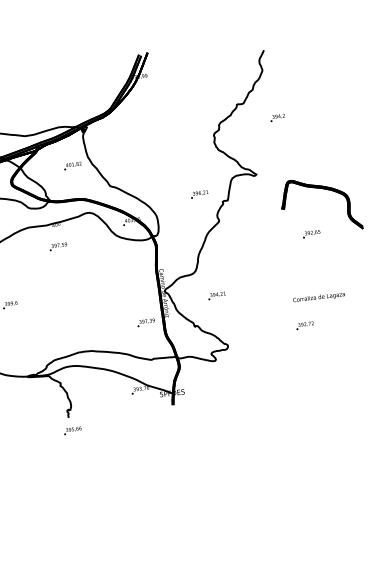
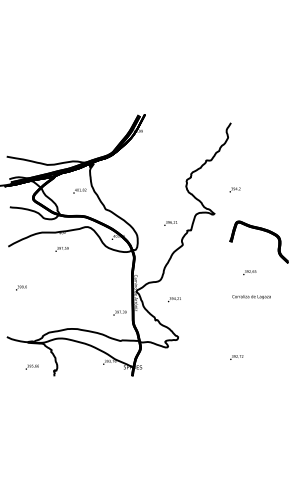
text: (276, 117) -> (234, 189), moved
text: (311, 234) -> (249, 272), moved
text: (318, 296) -> (251, 296), moved
text: (304, 325) -> (236, 357), moved
text: (71, 430) -> (31, 366), moved

